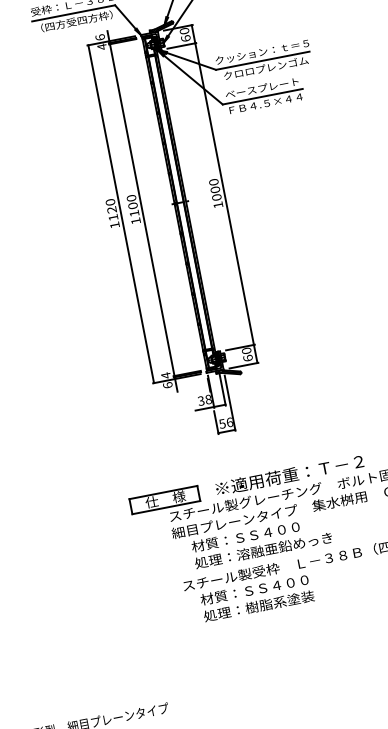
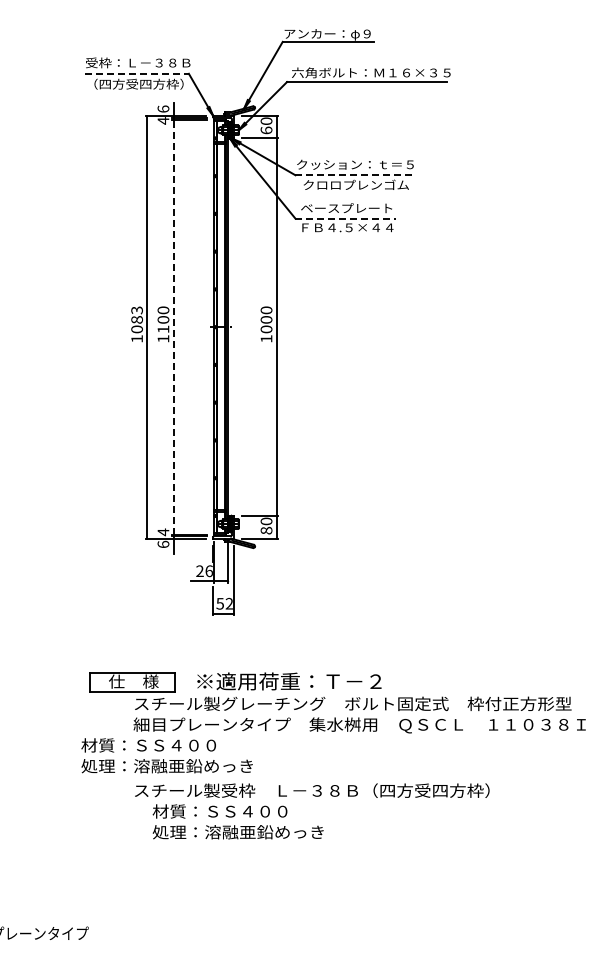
line: (73, 13) -> (136, 73), solid -> dashed
line: (263, 60) -> (354, 175), solid -> dashed
line: (263, 96) -> (346, 218), solid -> dashed
text: (111, 209) -> (136, 319), 1120 -> 1083
line: (142, 210) -> (173, 327), solid -> dashed
text: (248, 358) -> (266, 530), 60 -> 80
text: (204, 400) -> (204, 571), 38 -> 26
text: (229, 422) -> (228, 603), 56 -> 52
text: (261, 542) -> (166, 755), moved
text: (293, 599) -> (264, 832), 処理：樹脂系塗装 -> 処理：溶融亜鉛めっき

